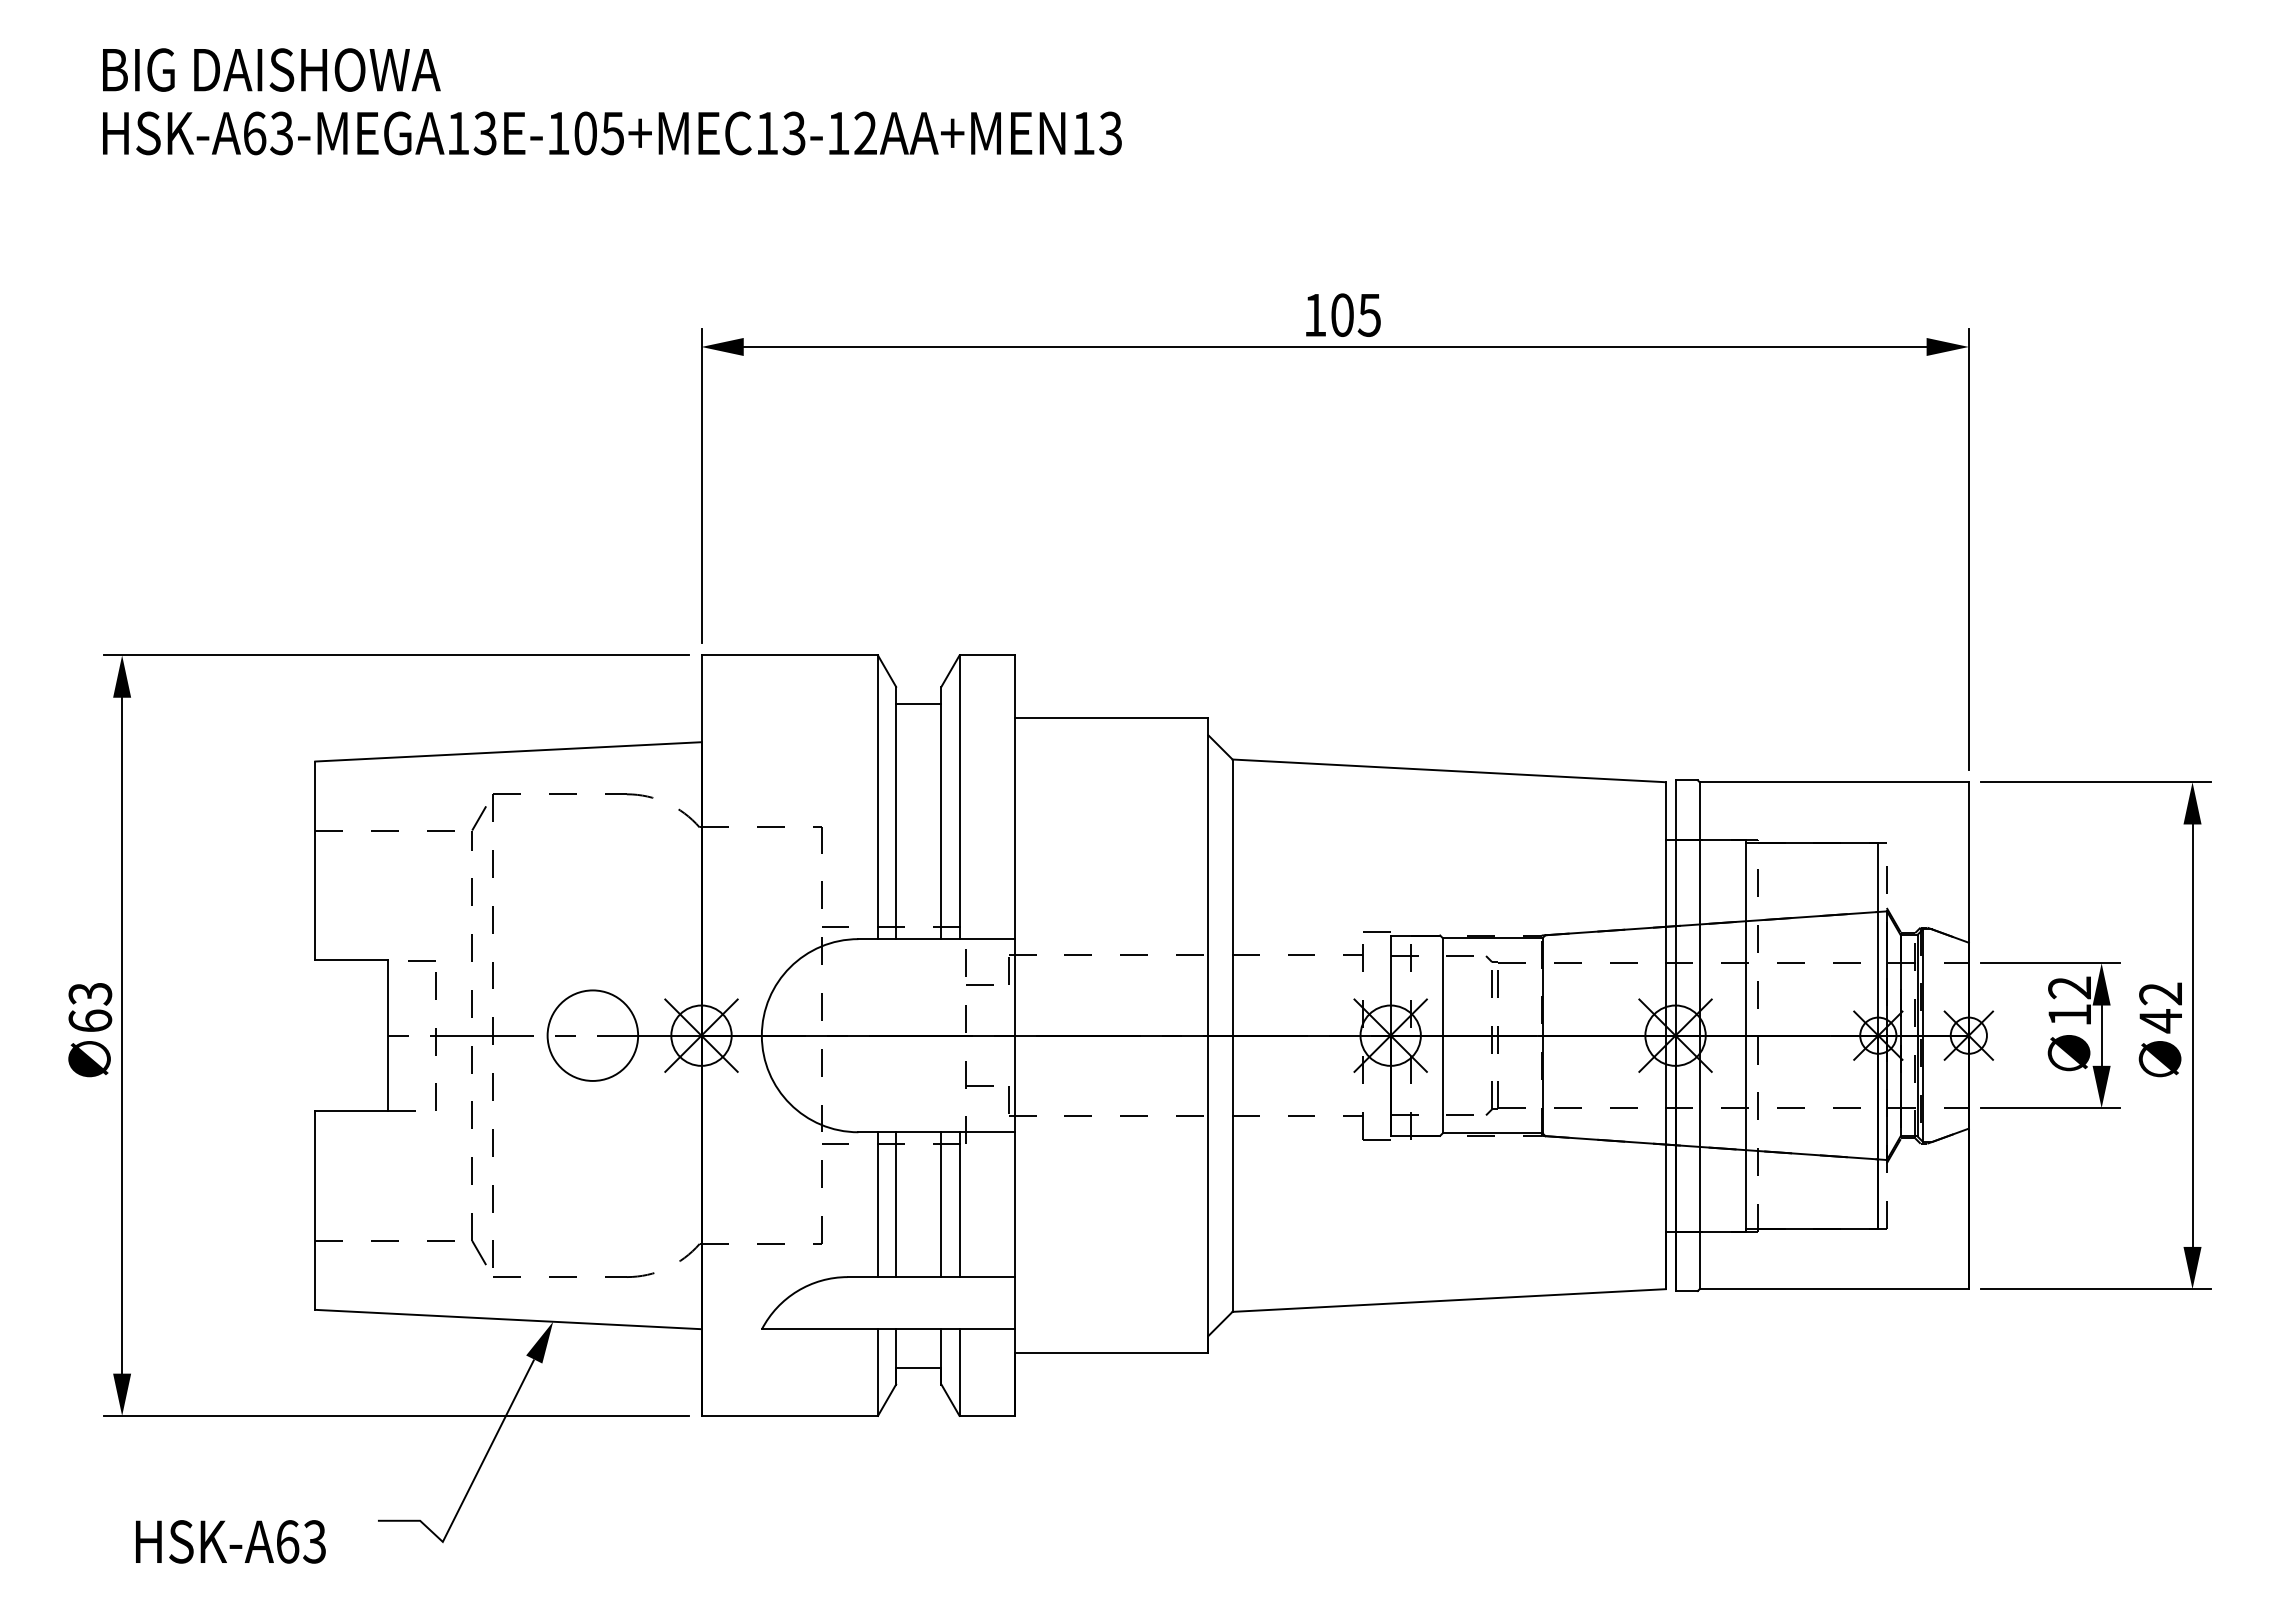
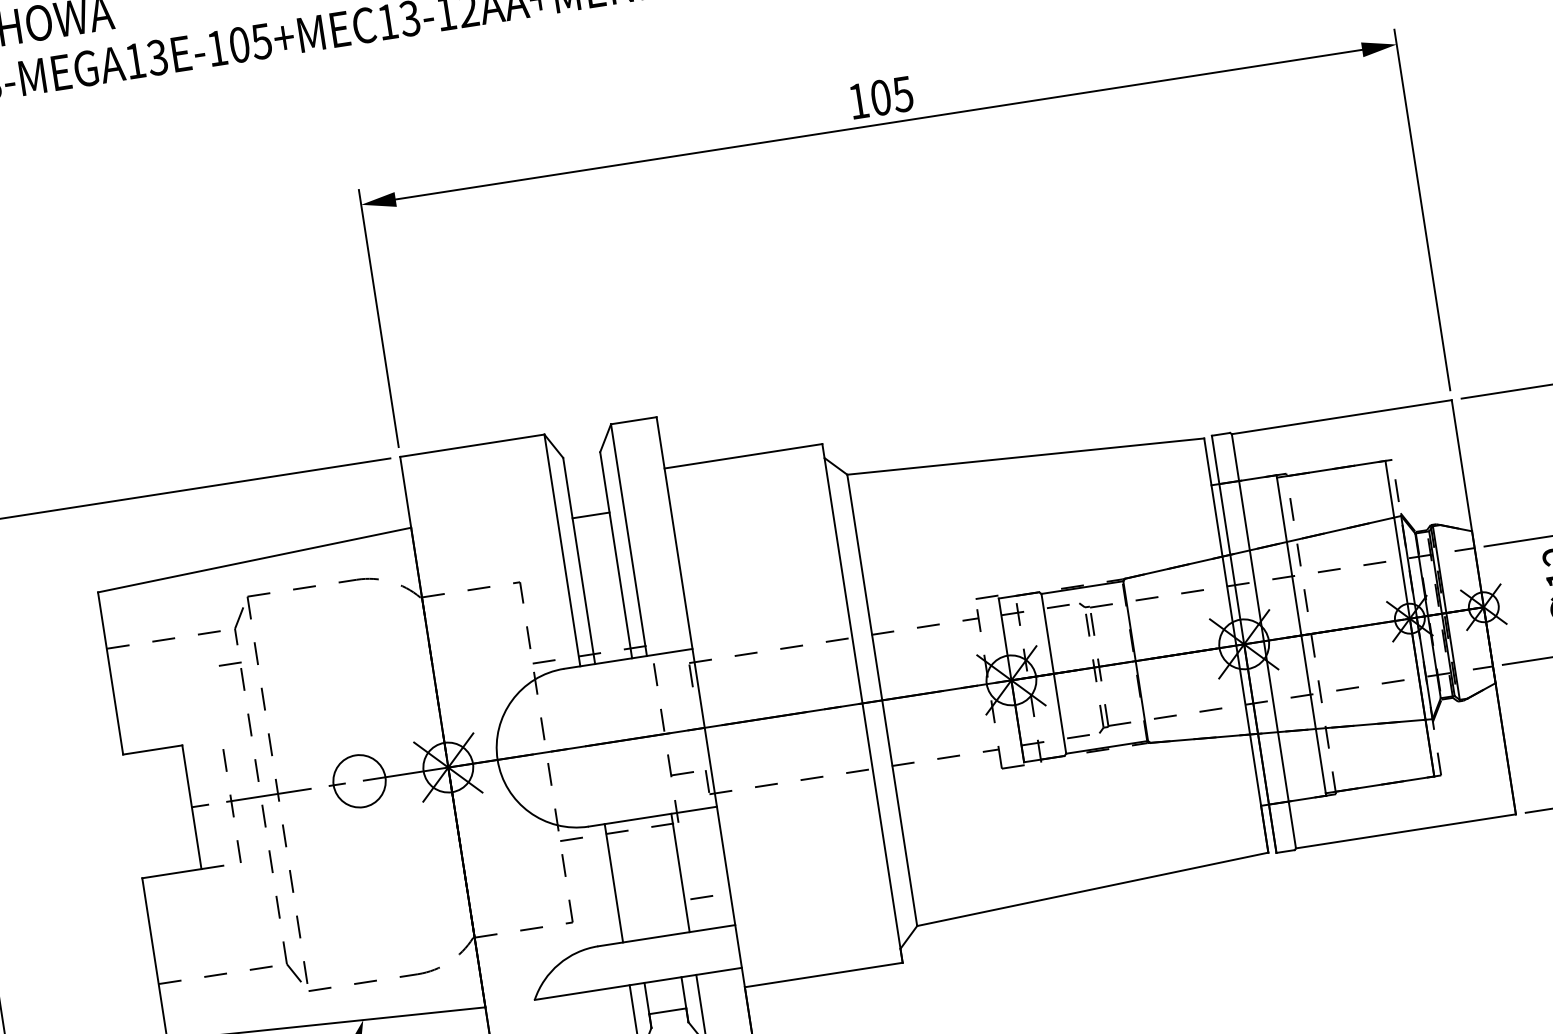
line: (918, 703) -> (590, 515), moved
line: (421, 960) -> (229, 664), moved
line: (979, 984) -> (700, 897), moved
circle: (592, 1035) -> (359, 781), size x0.7
line: (896, 1204) -> (628, 880), removed
line: (941, 1204) -> (665, 875), removed

